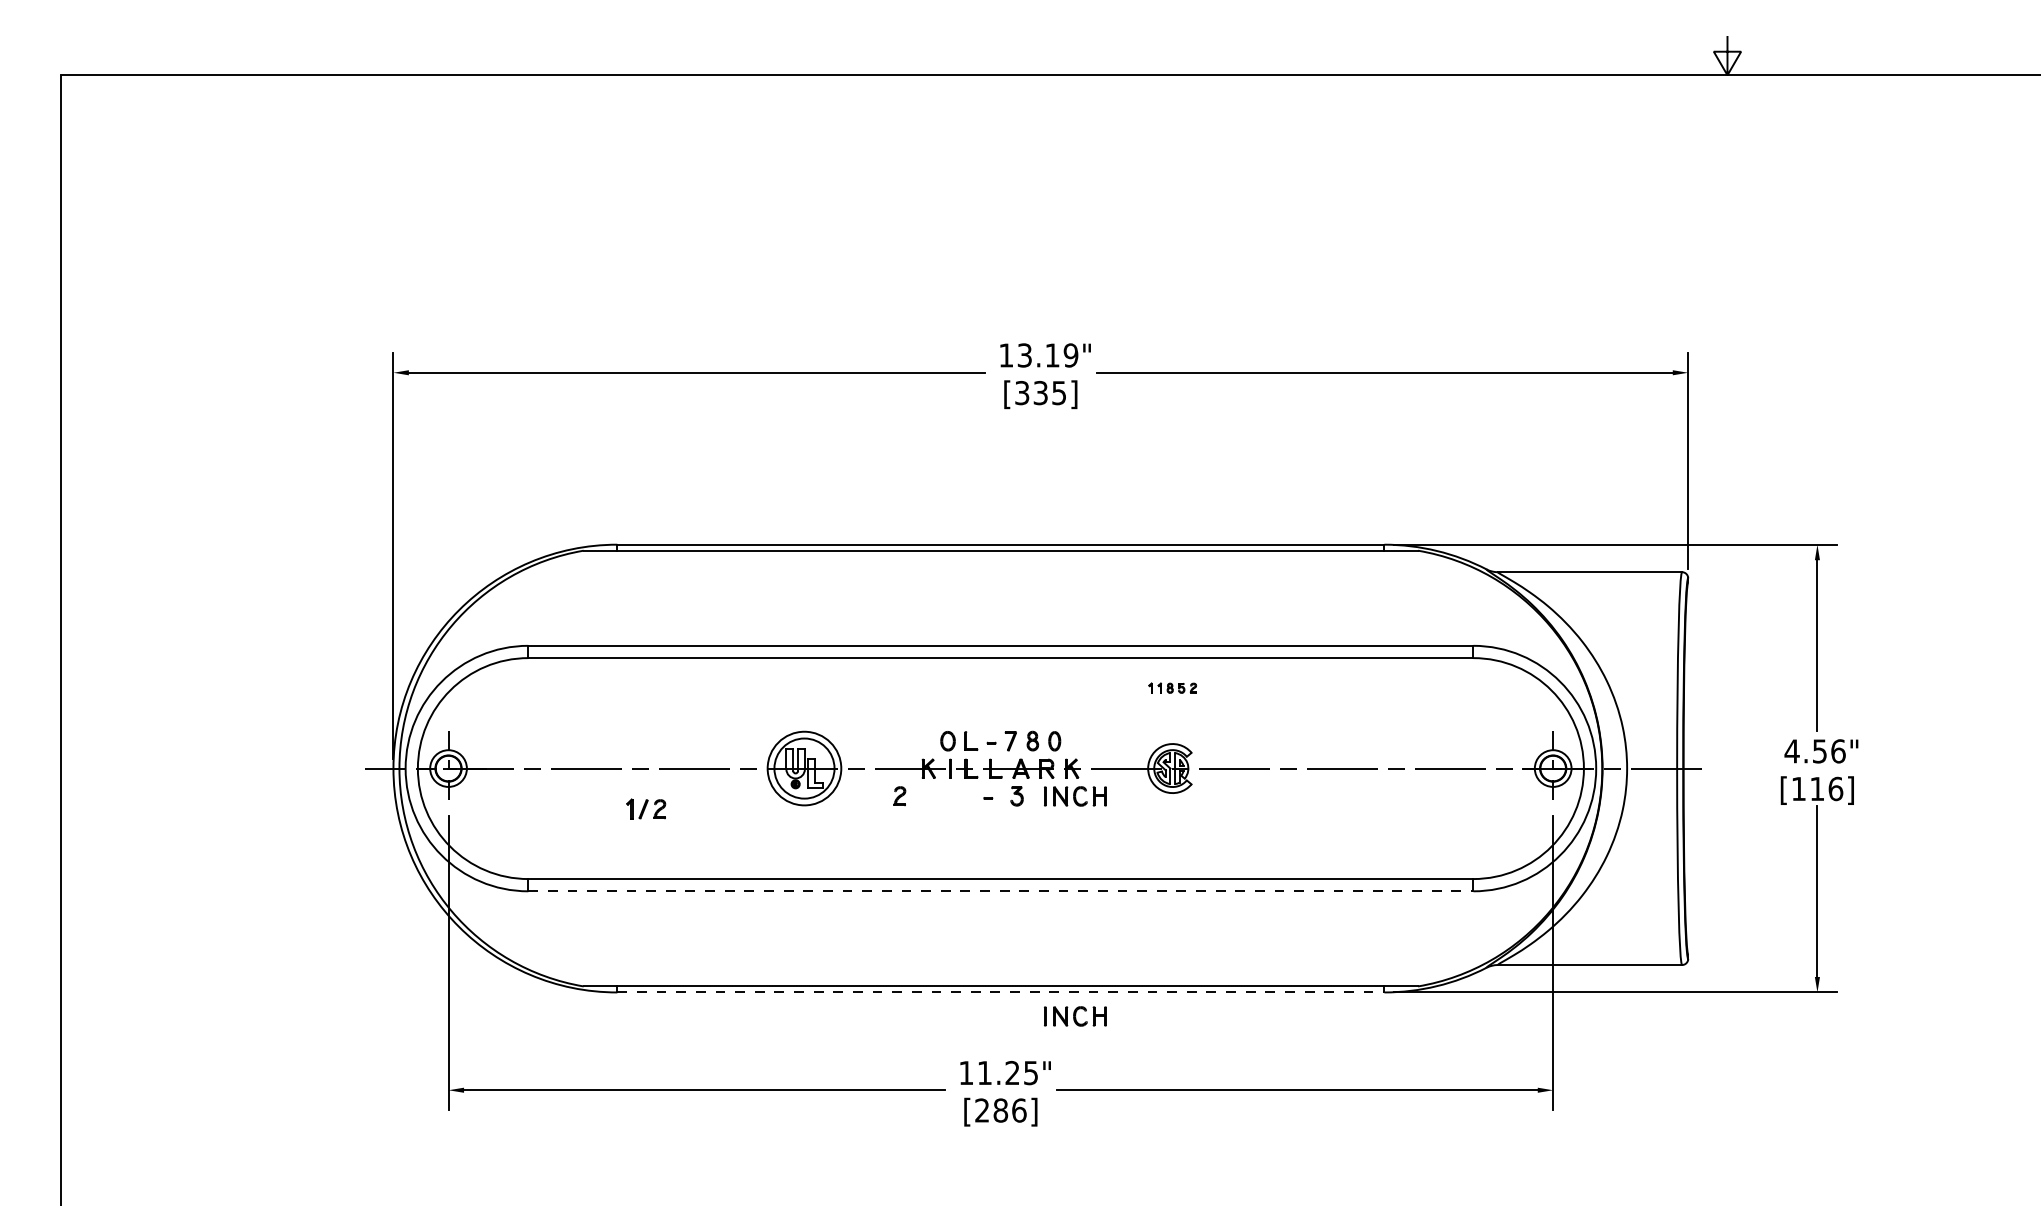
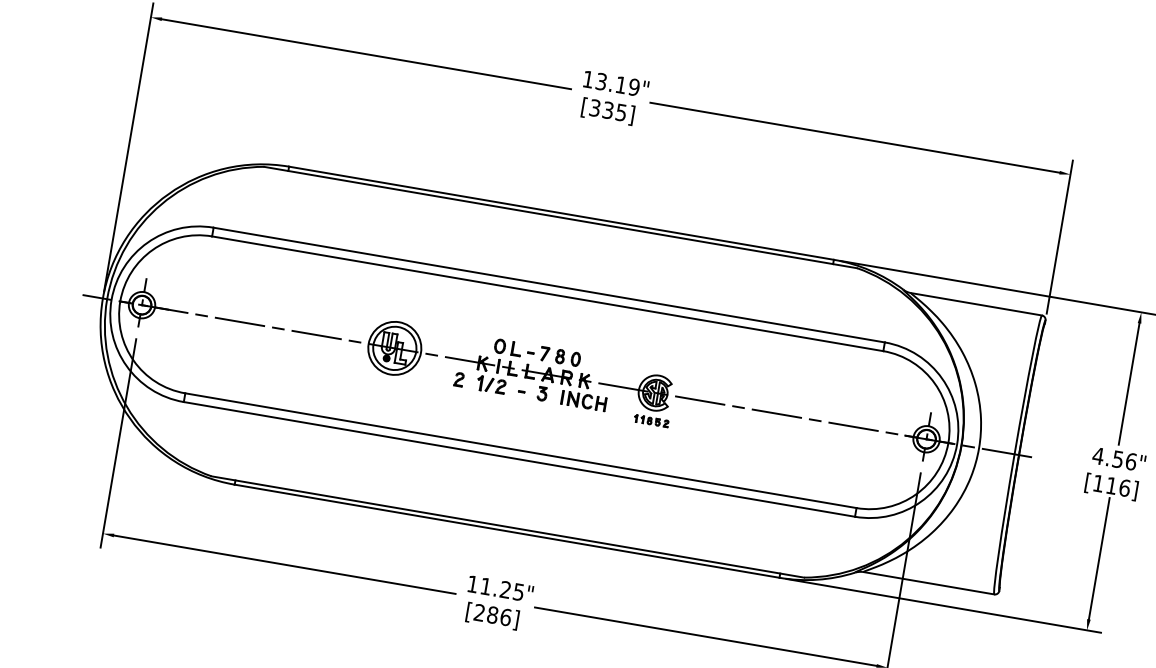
part: (1172, 687) -> (651, 420), moved
part: (646, 808) -> (491, 384), moved
line: (1000, 891) -> (519, 459), dashed -> solid
line: (1000, 992) -> (506, 531), dashed -> solid
part: (1075, 1016) -> (557, 557), removed

